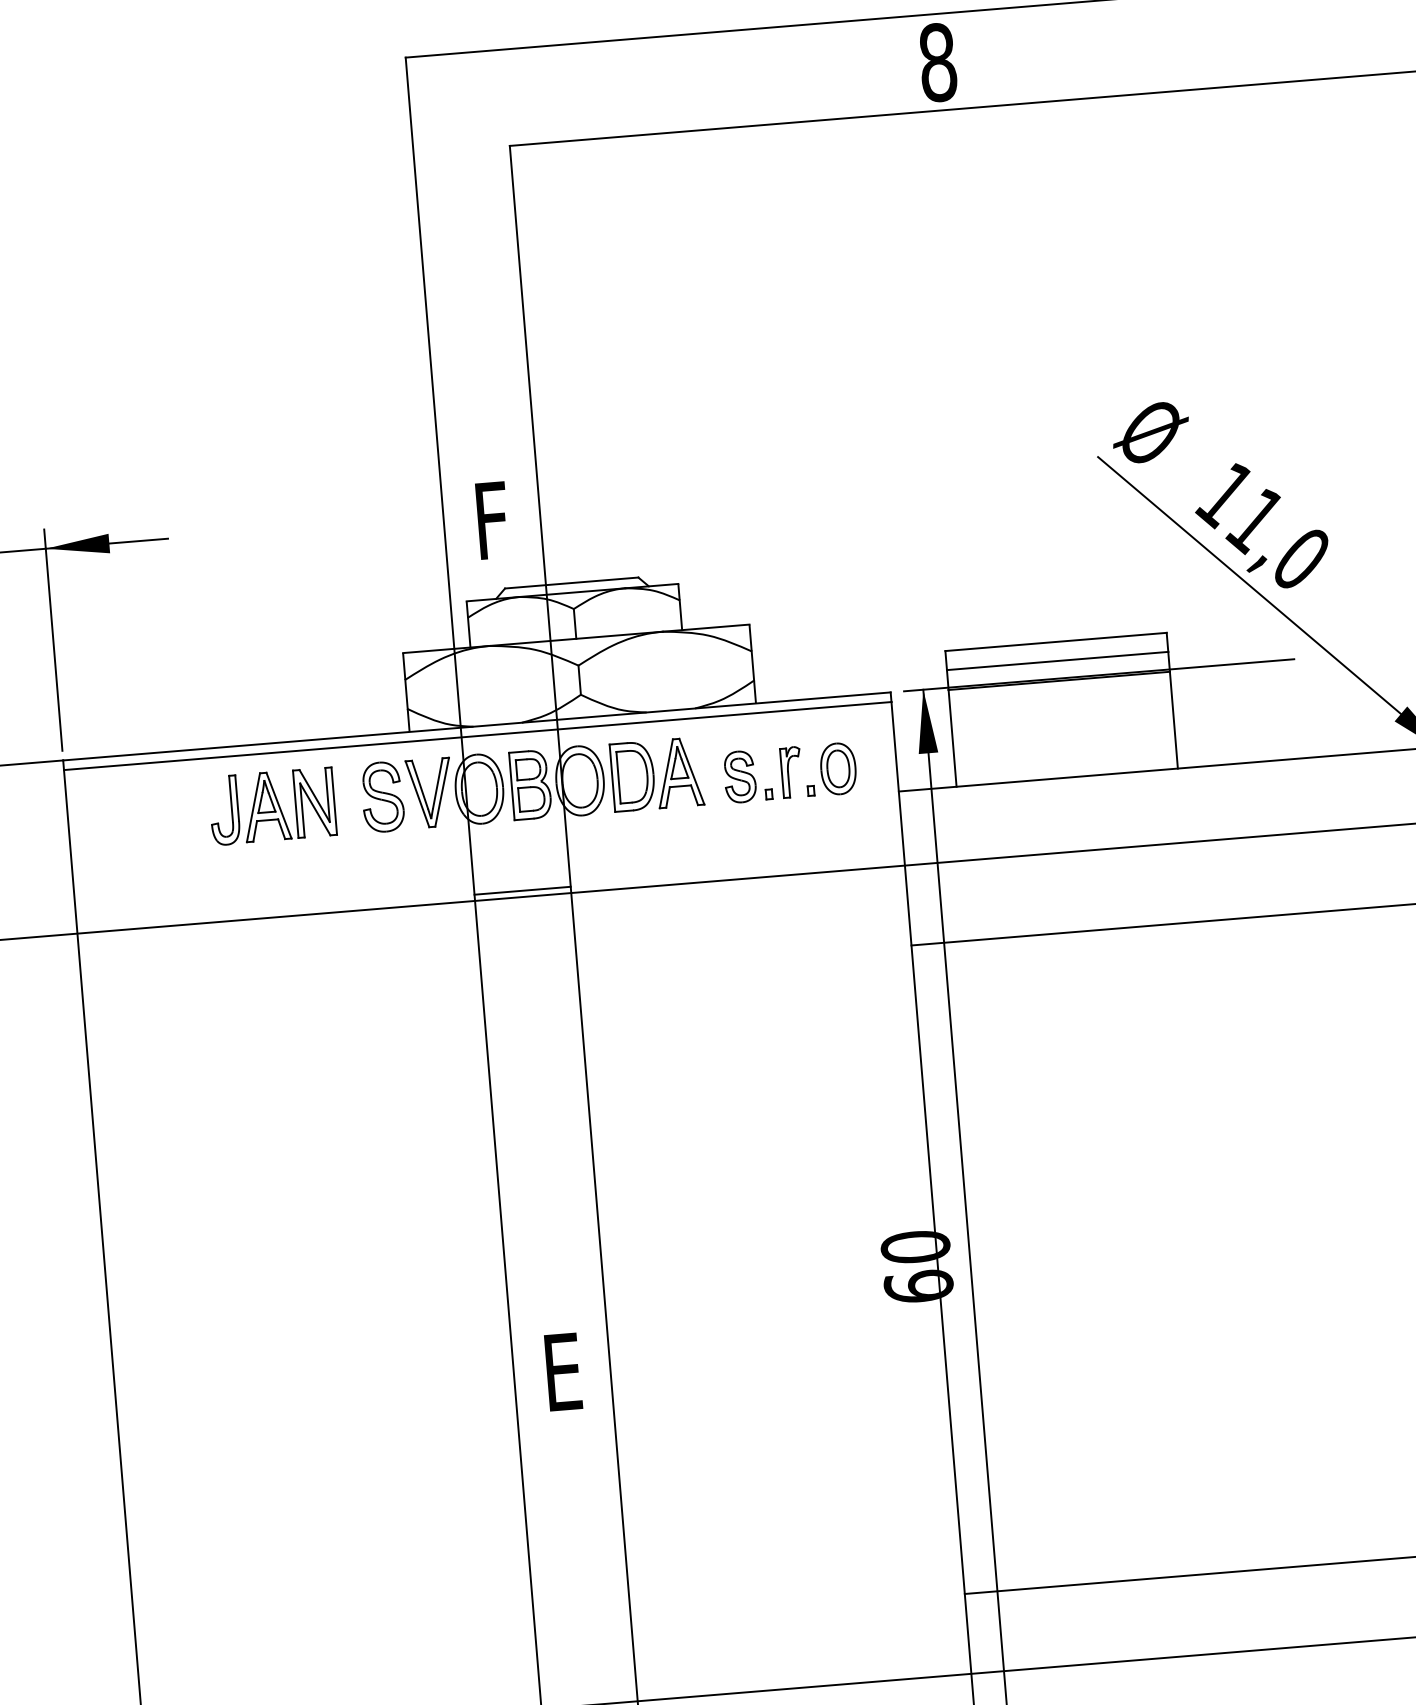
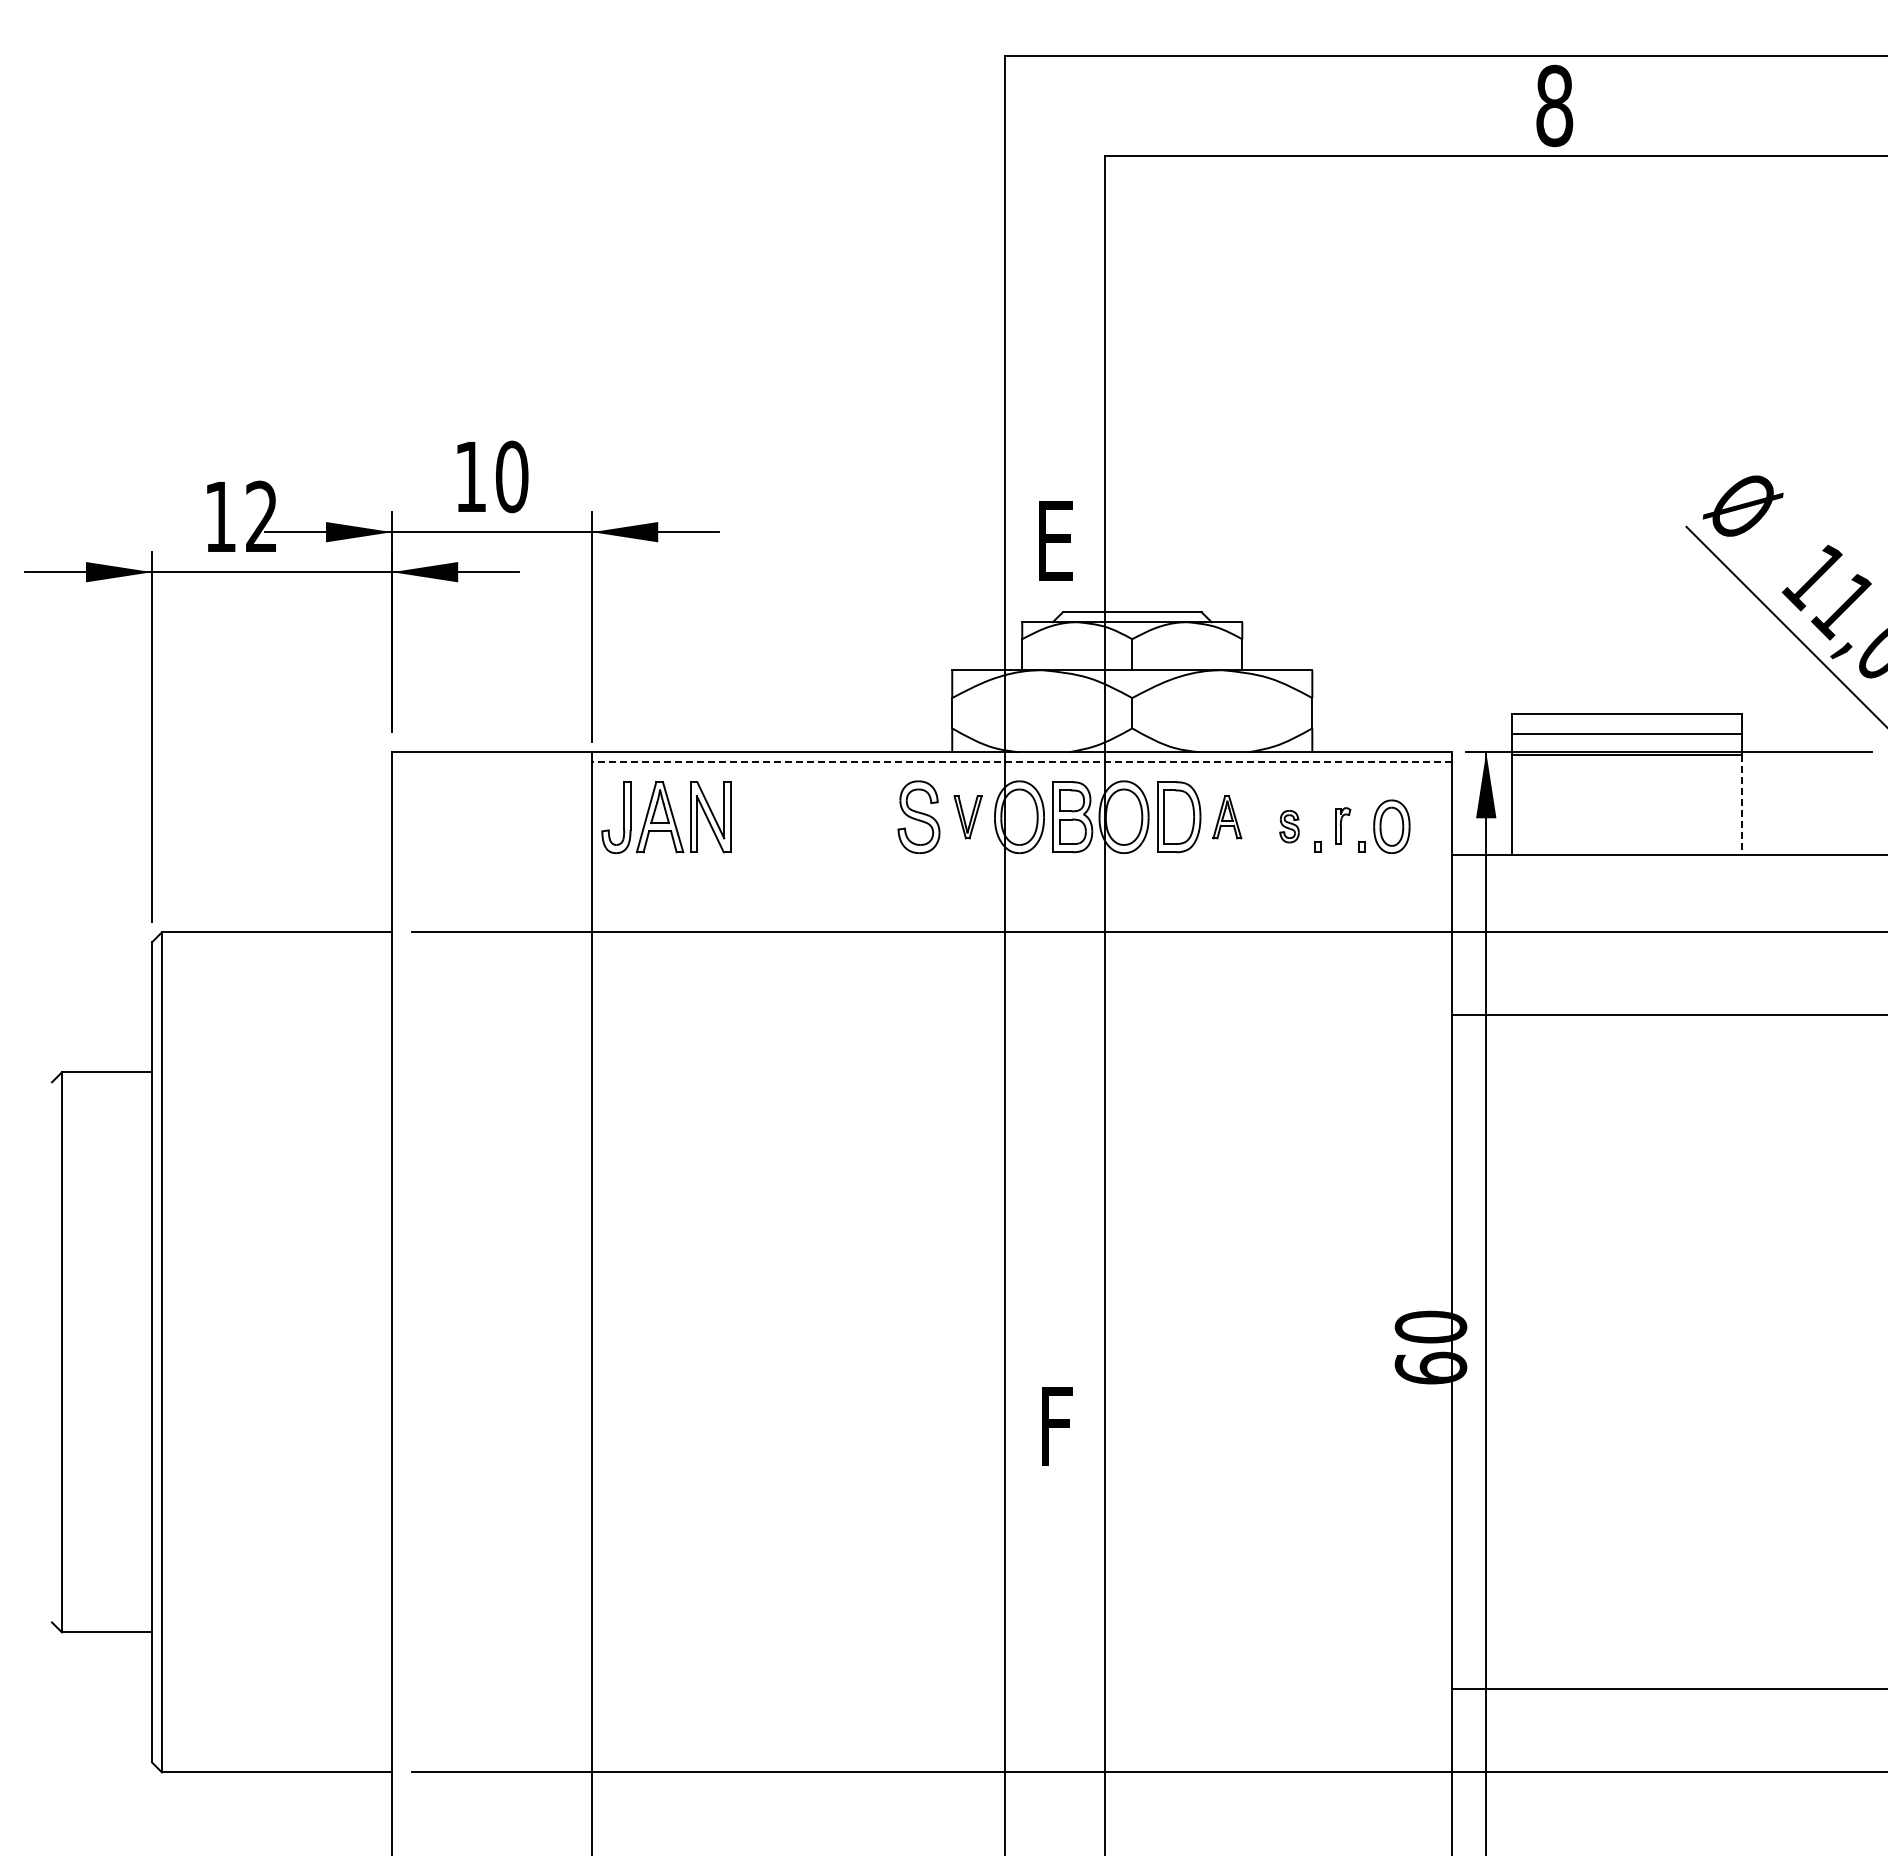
text: (492, 520) -> (1055, 540), F -> E
line: (1174, 720) -> (1742, 805), solid -> dashed
line: (477, 736) -> (1021, 762), solid -> dashed
part: (791, 771) -> (1343, 825), size x0.7
part: (679, 772) -> (1227, 817), size x0.6
part: (739, 776) -> (1289, 826), size x0.6
part: (429, 793) -> (967, 817), size x0.6
part: (272, 806) -> (666, 817), moved
line: (522, 890) -> (1055, 925), removed
text: (563, 1372) -> (1056, 1426), E -> F

